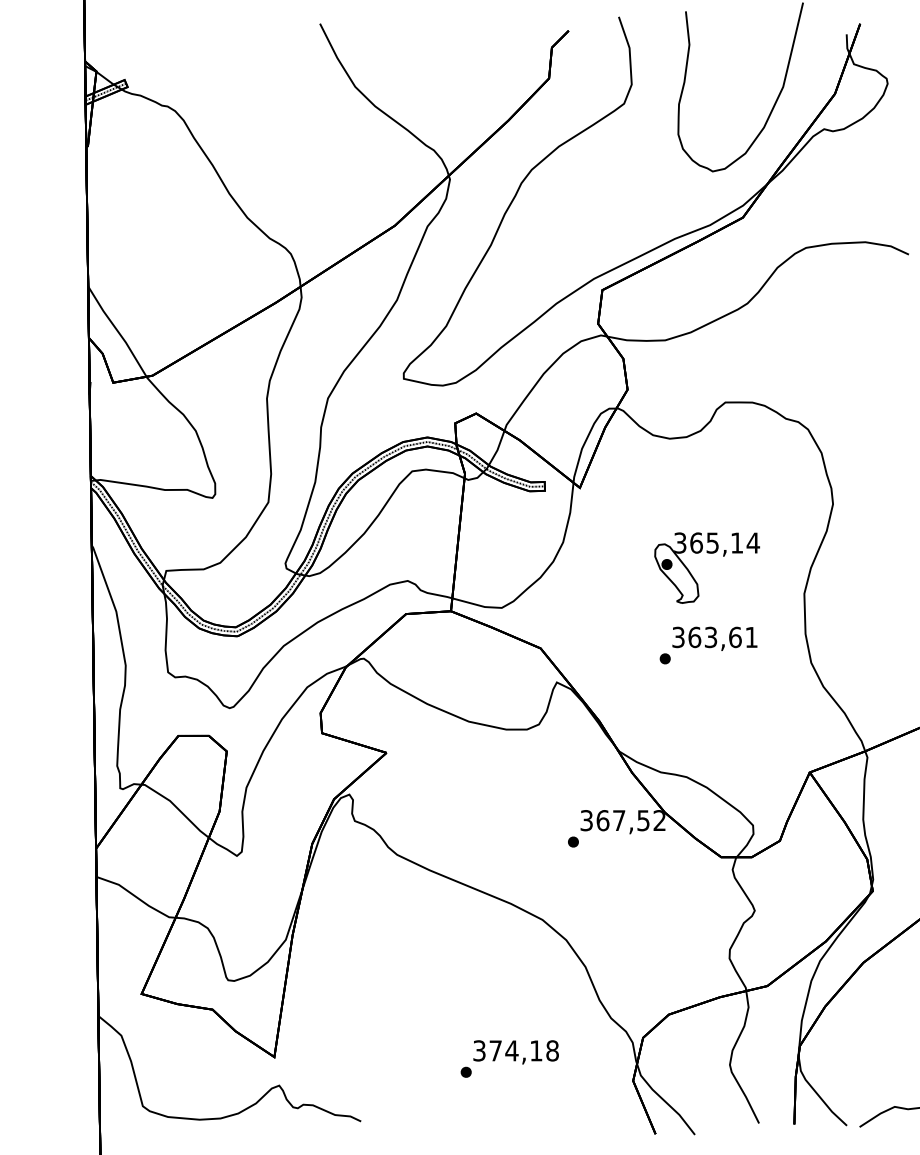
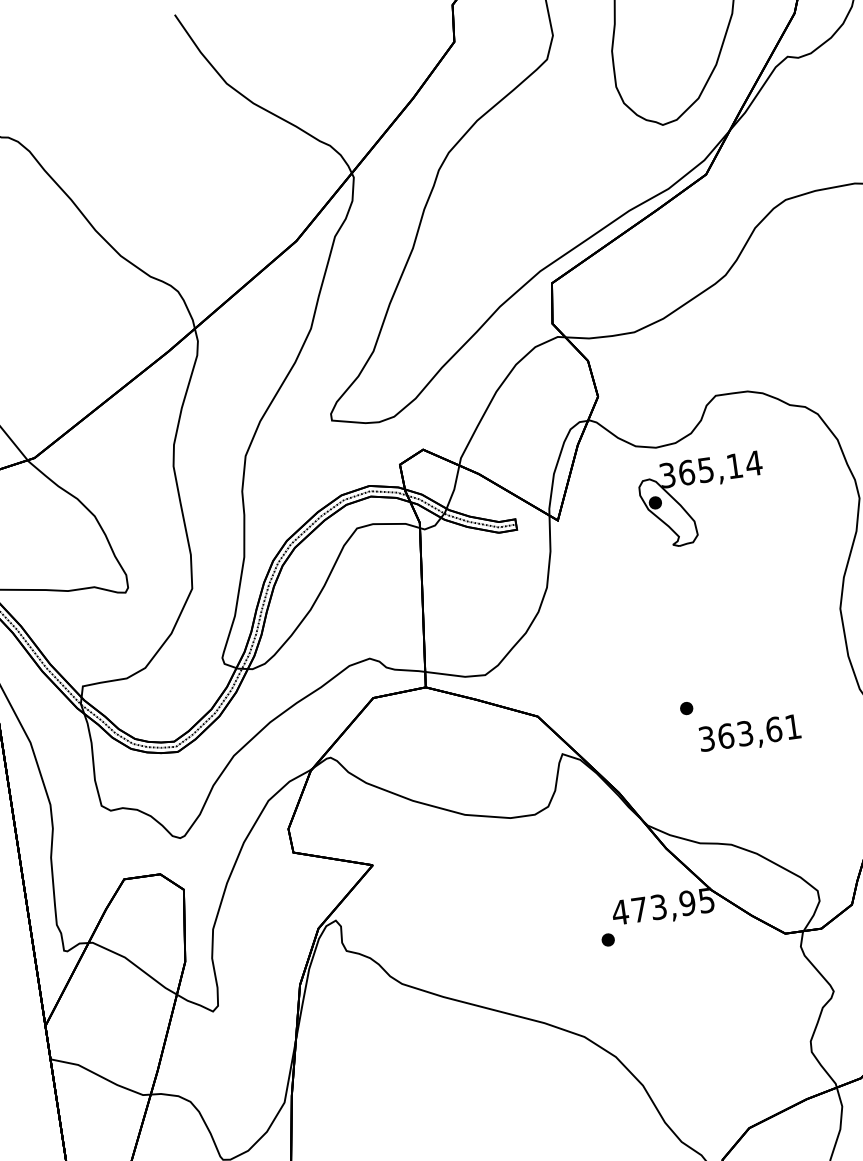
part: (707, 553) -> (701, 483), moved
text: (714, 638) -> (749, 734), moved
text: (622, 820) -> (662, 906), 367,52 -> 473,95

